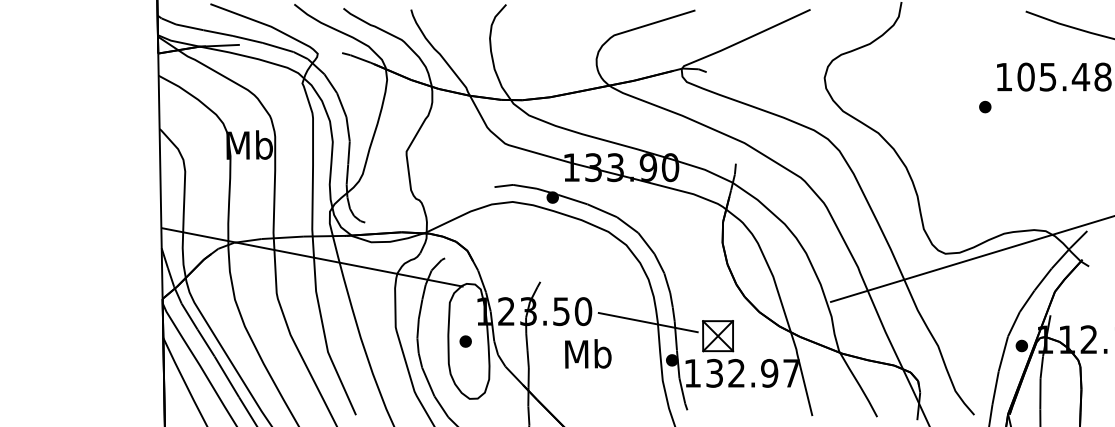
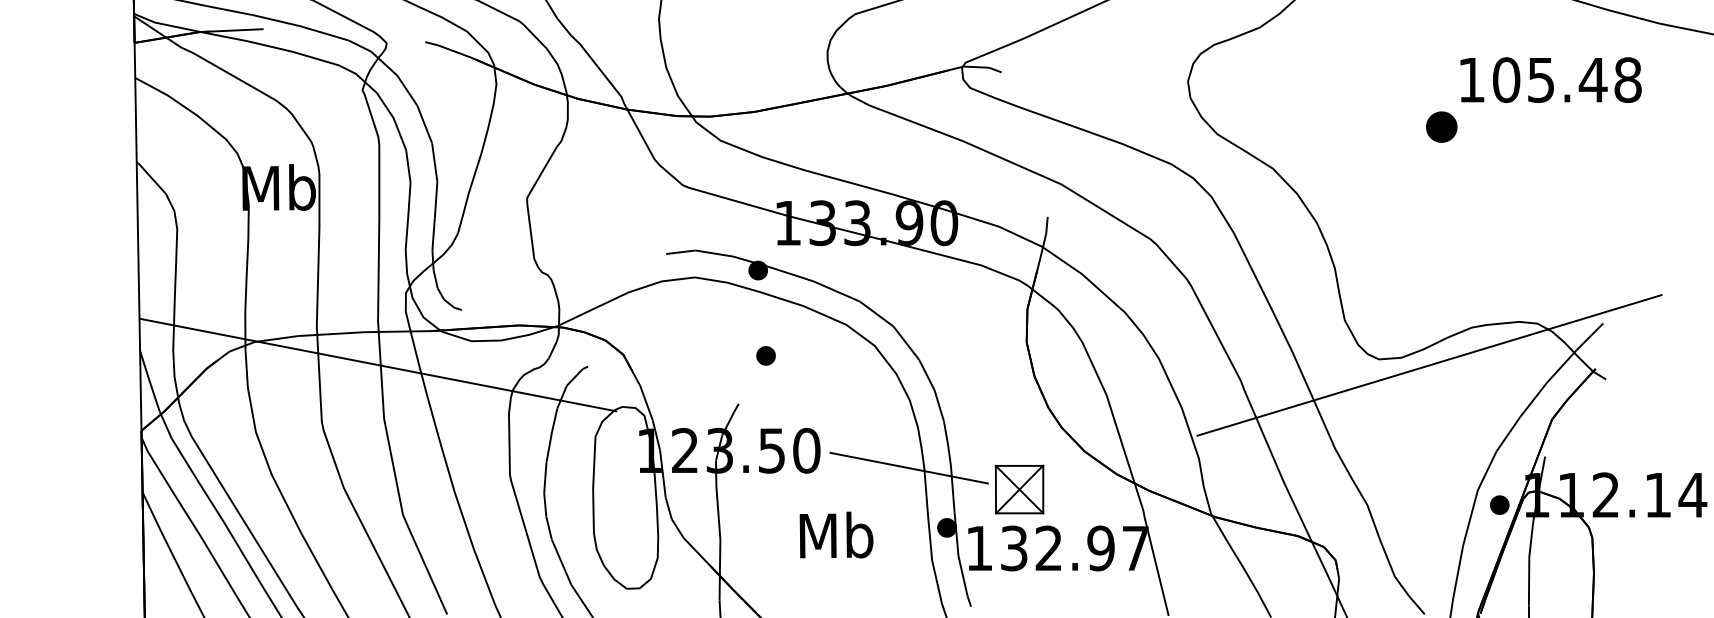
part: (985, 107) -> (1442, 128), size x1.6
part: (465, 341) -> (765, 355), moved
text: (588, 353) -> (836, 534), moved

